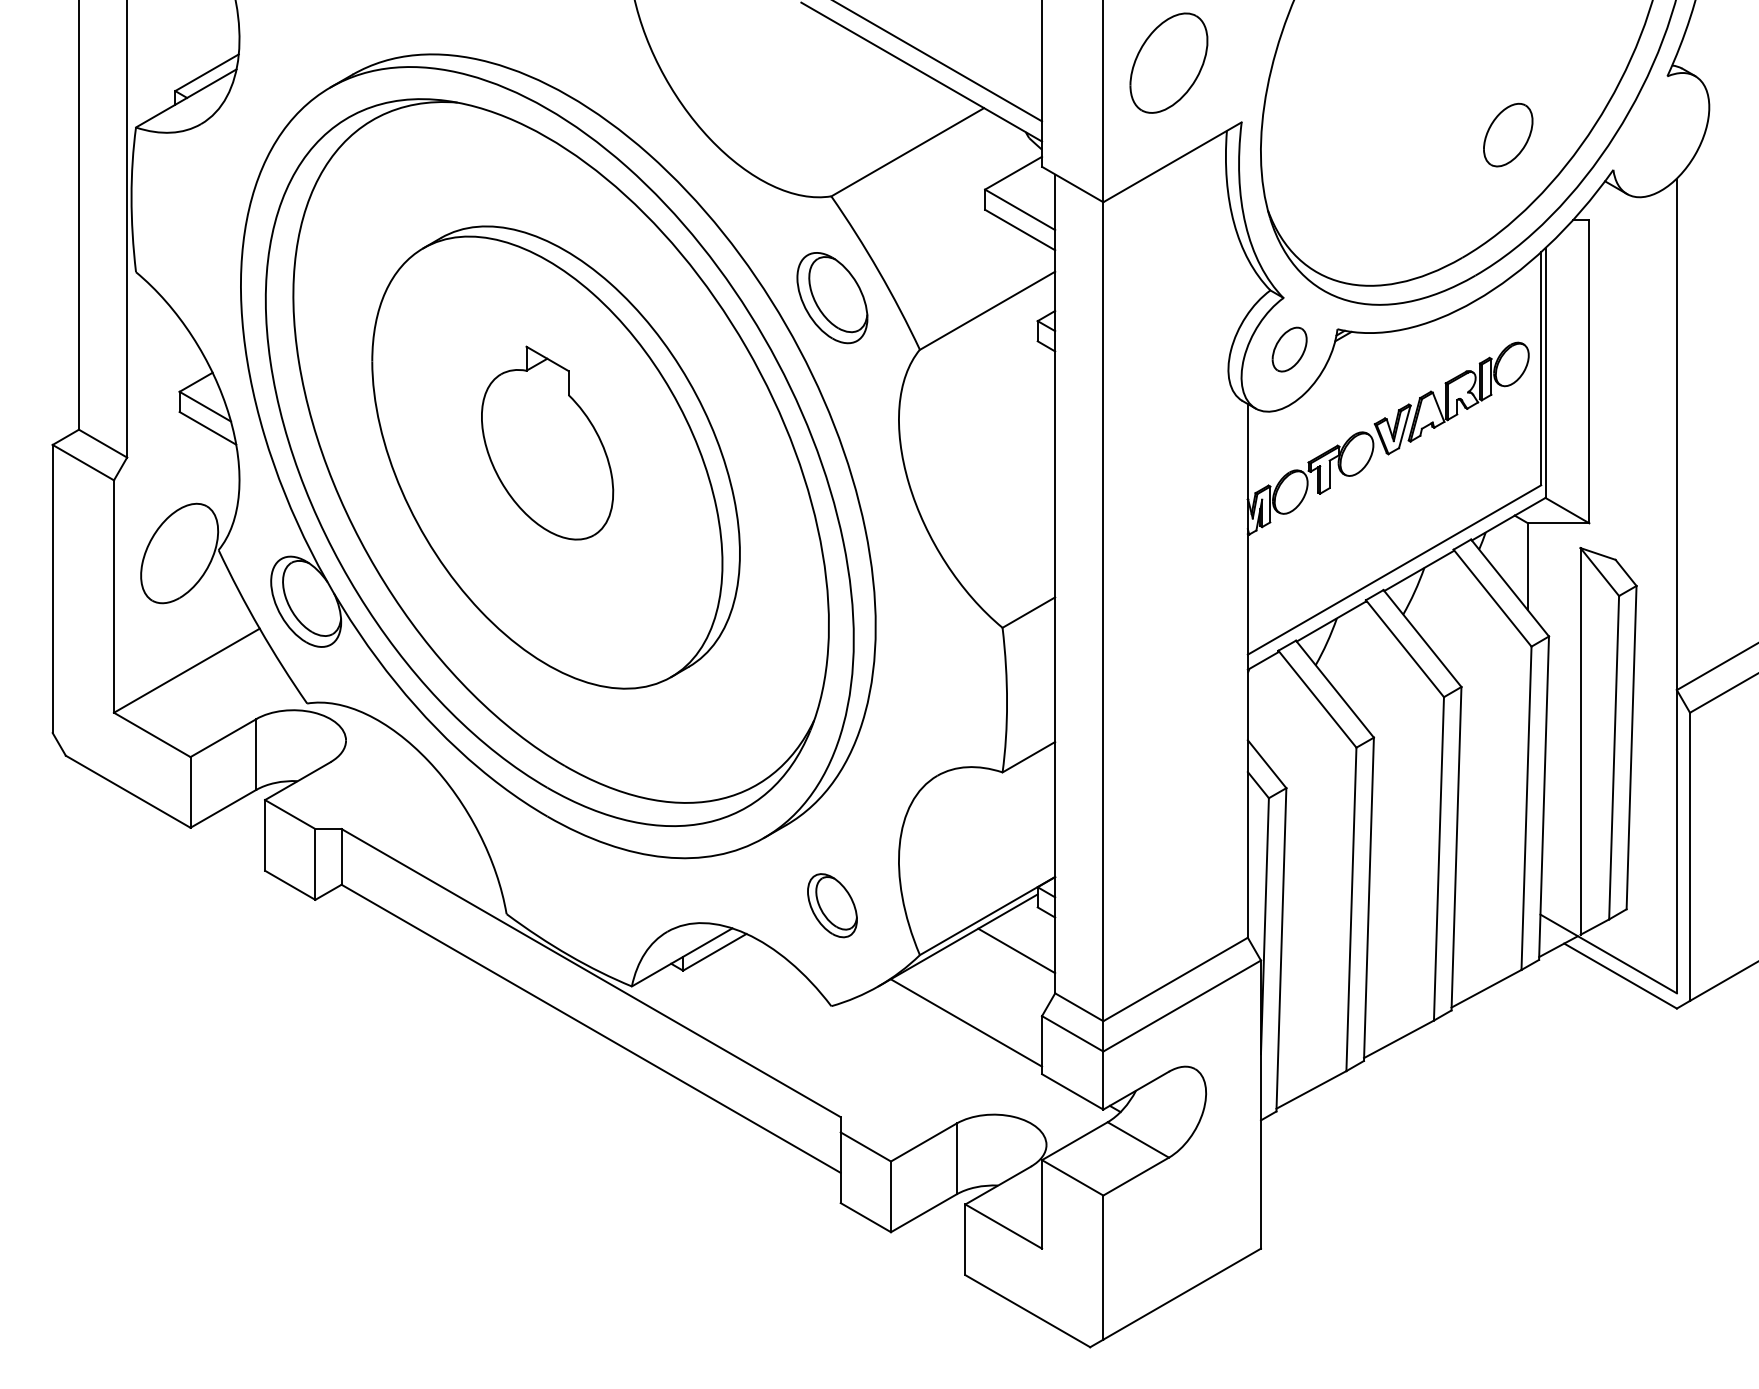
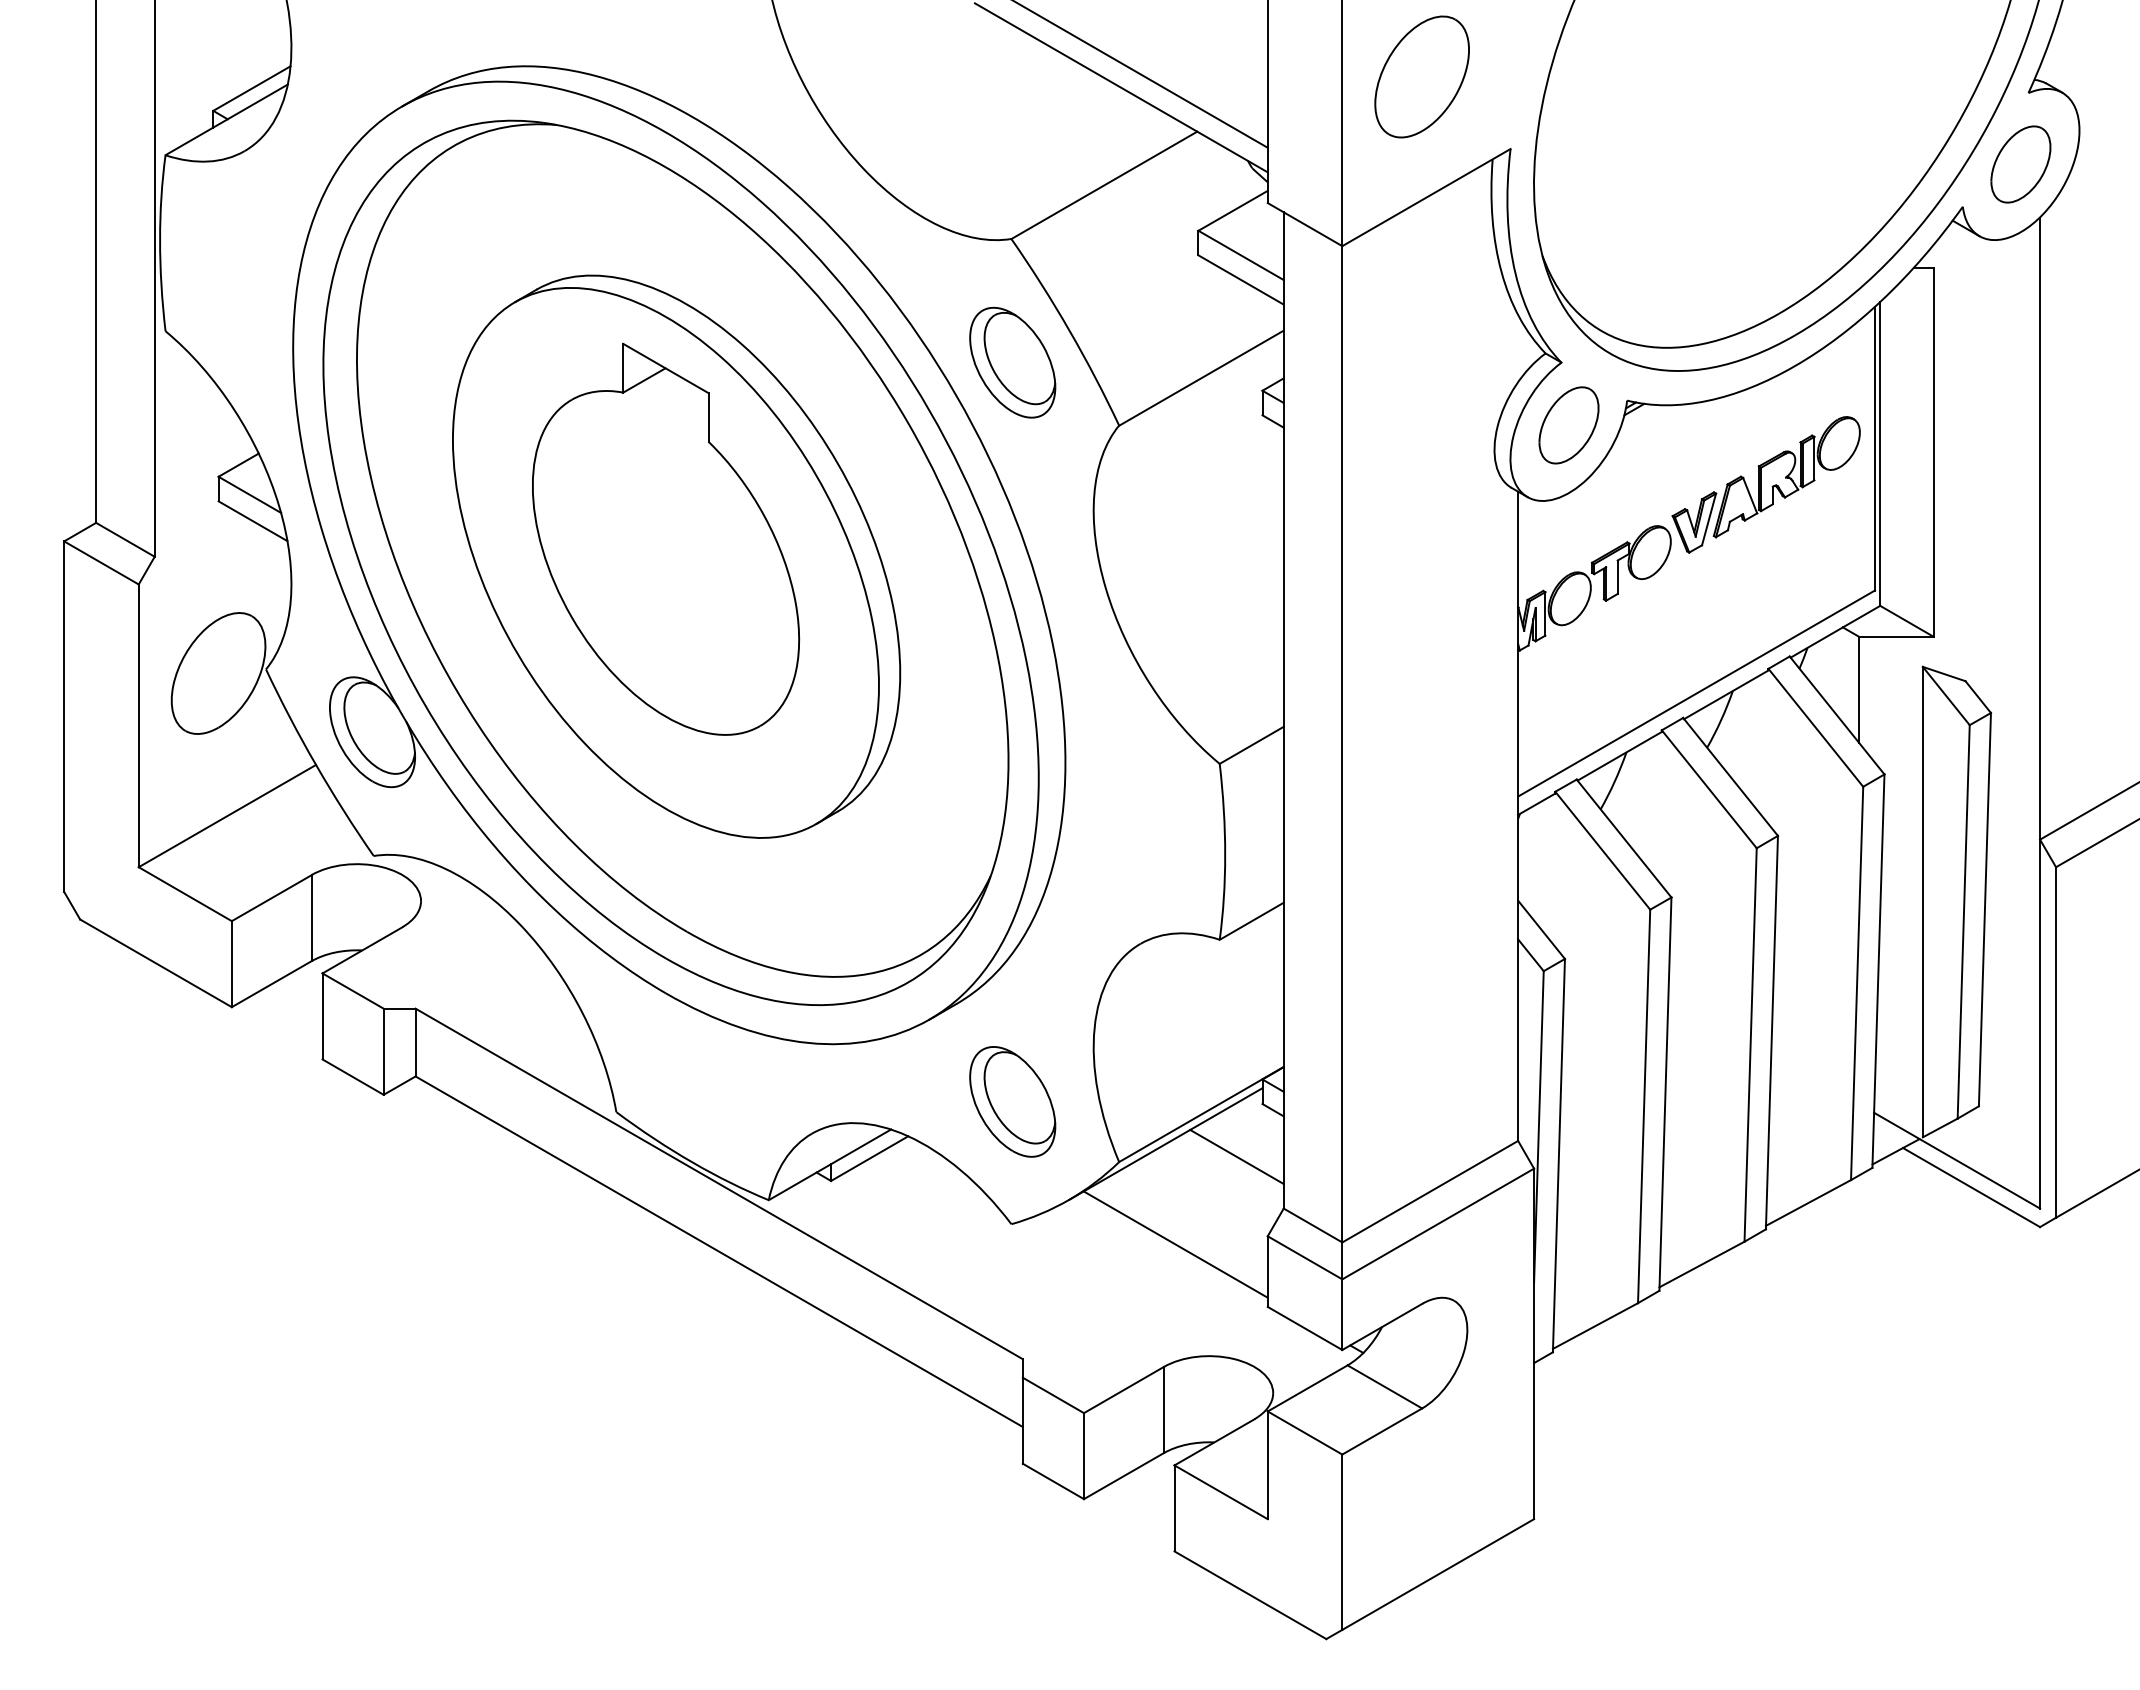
part: (1507, 135) -> (2020, 164), moved
part: (1289, 349) -> (1568, 425), size x1.43
part: (547, 442) -> (666, 538), size x1.67
part: (832, 905) -> (1012, 1101), size x1.43

